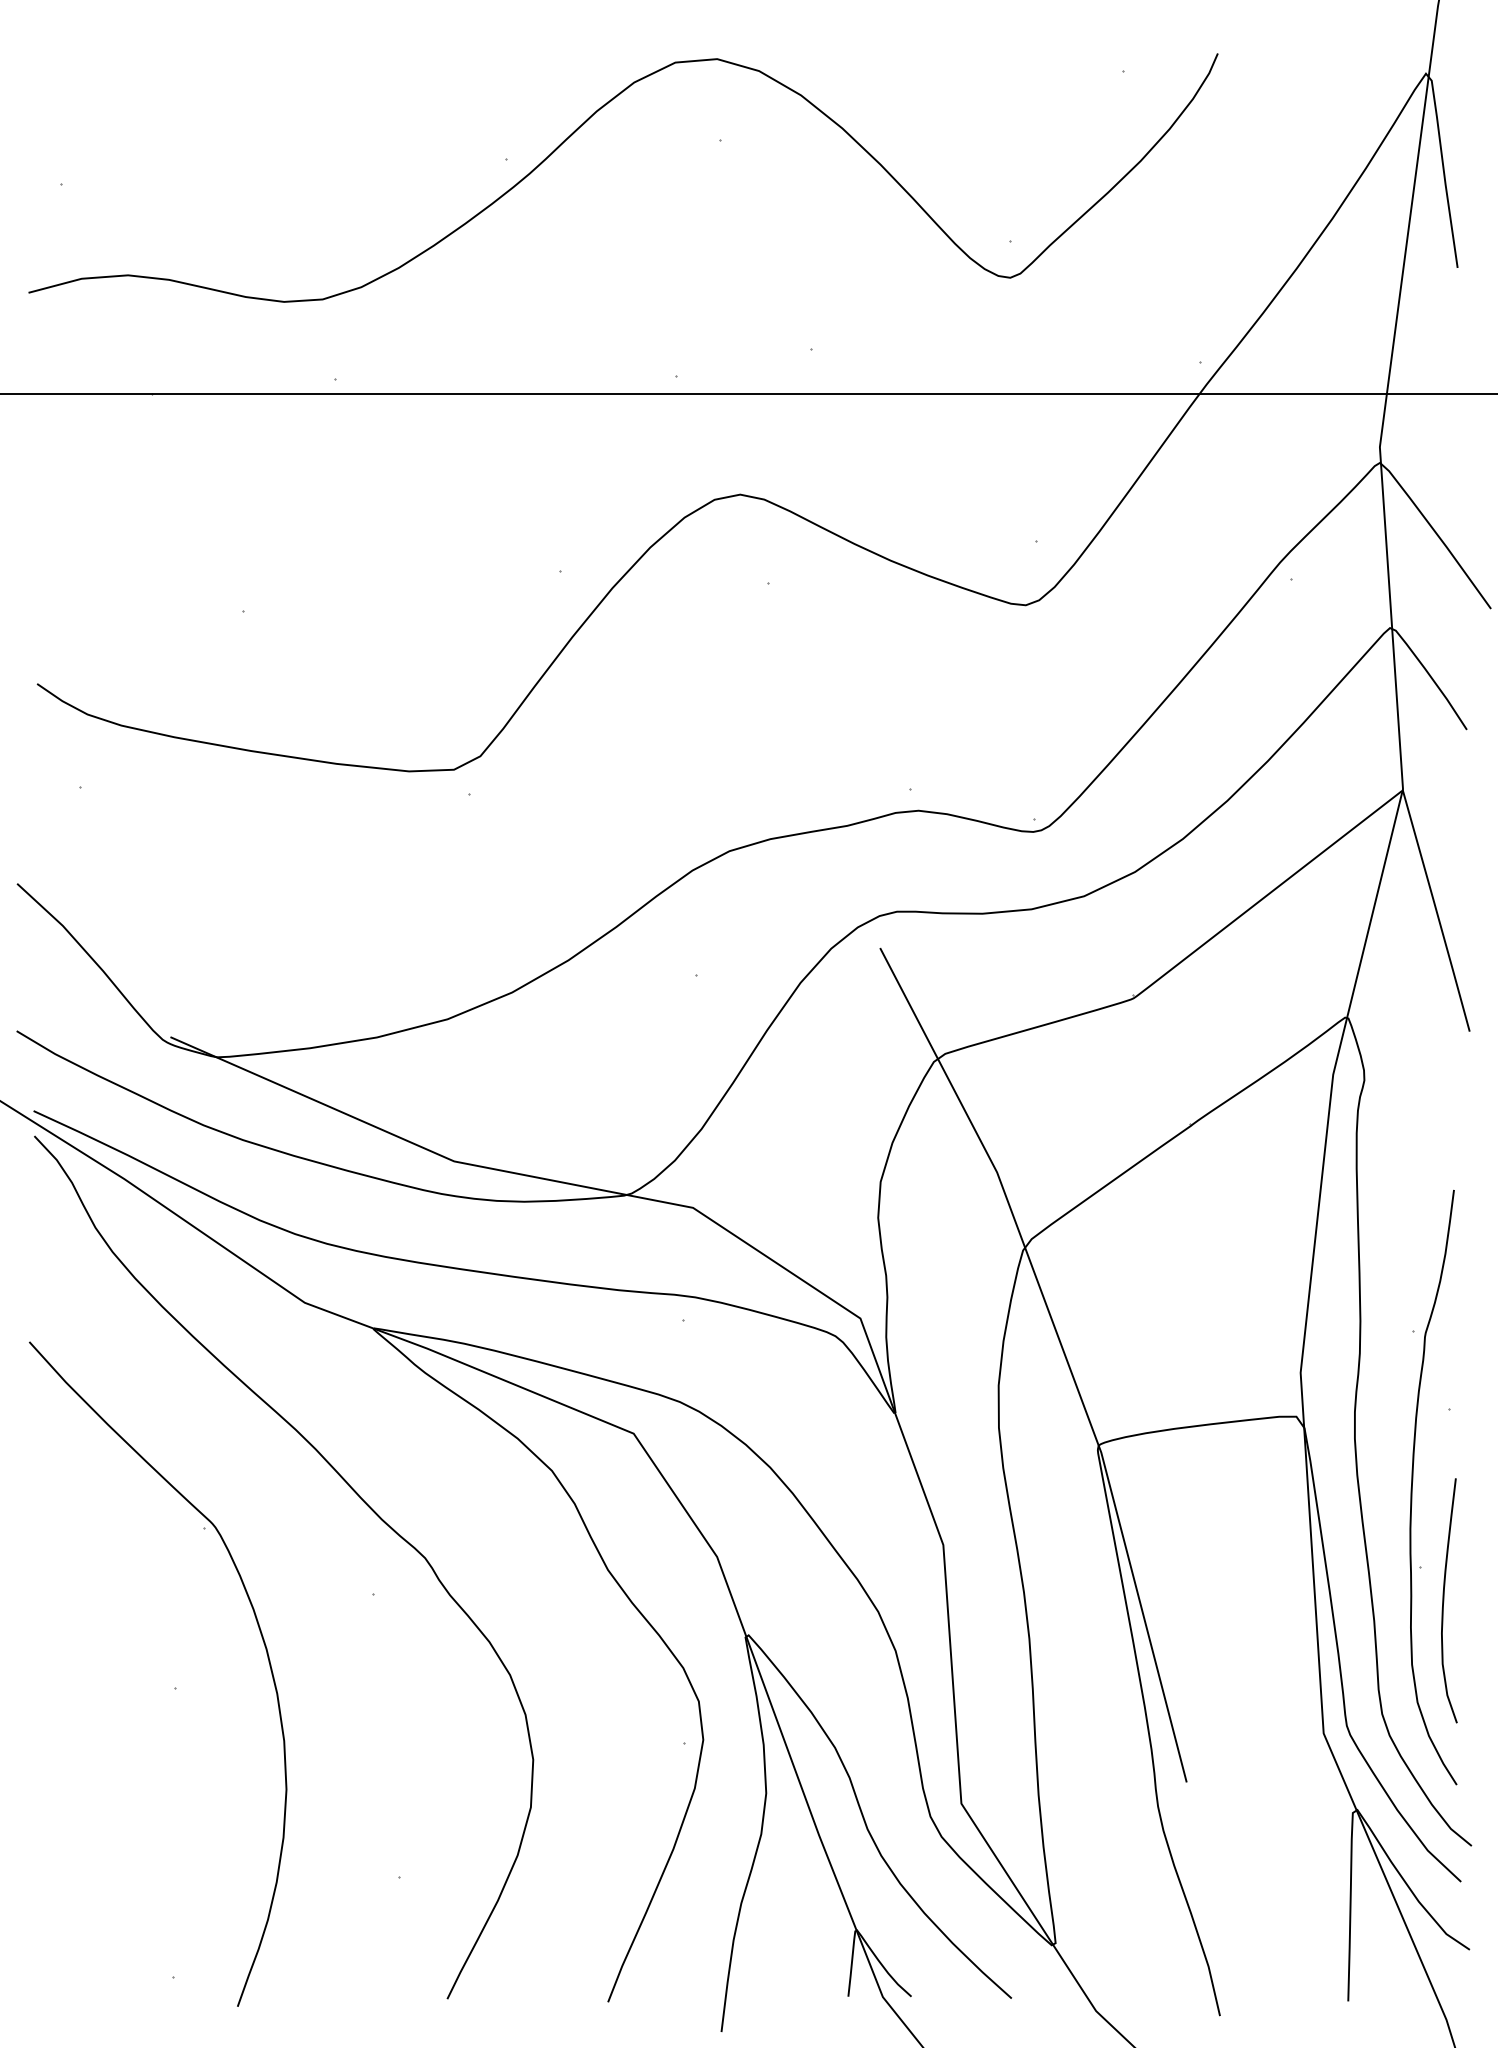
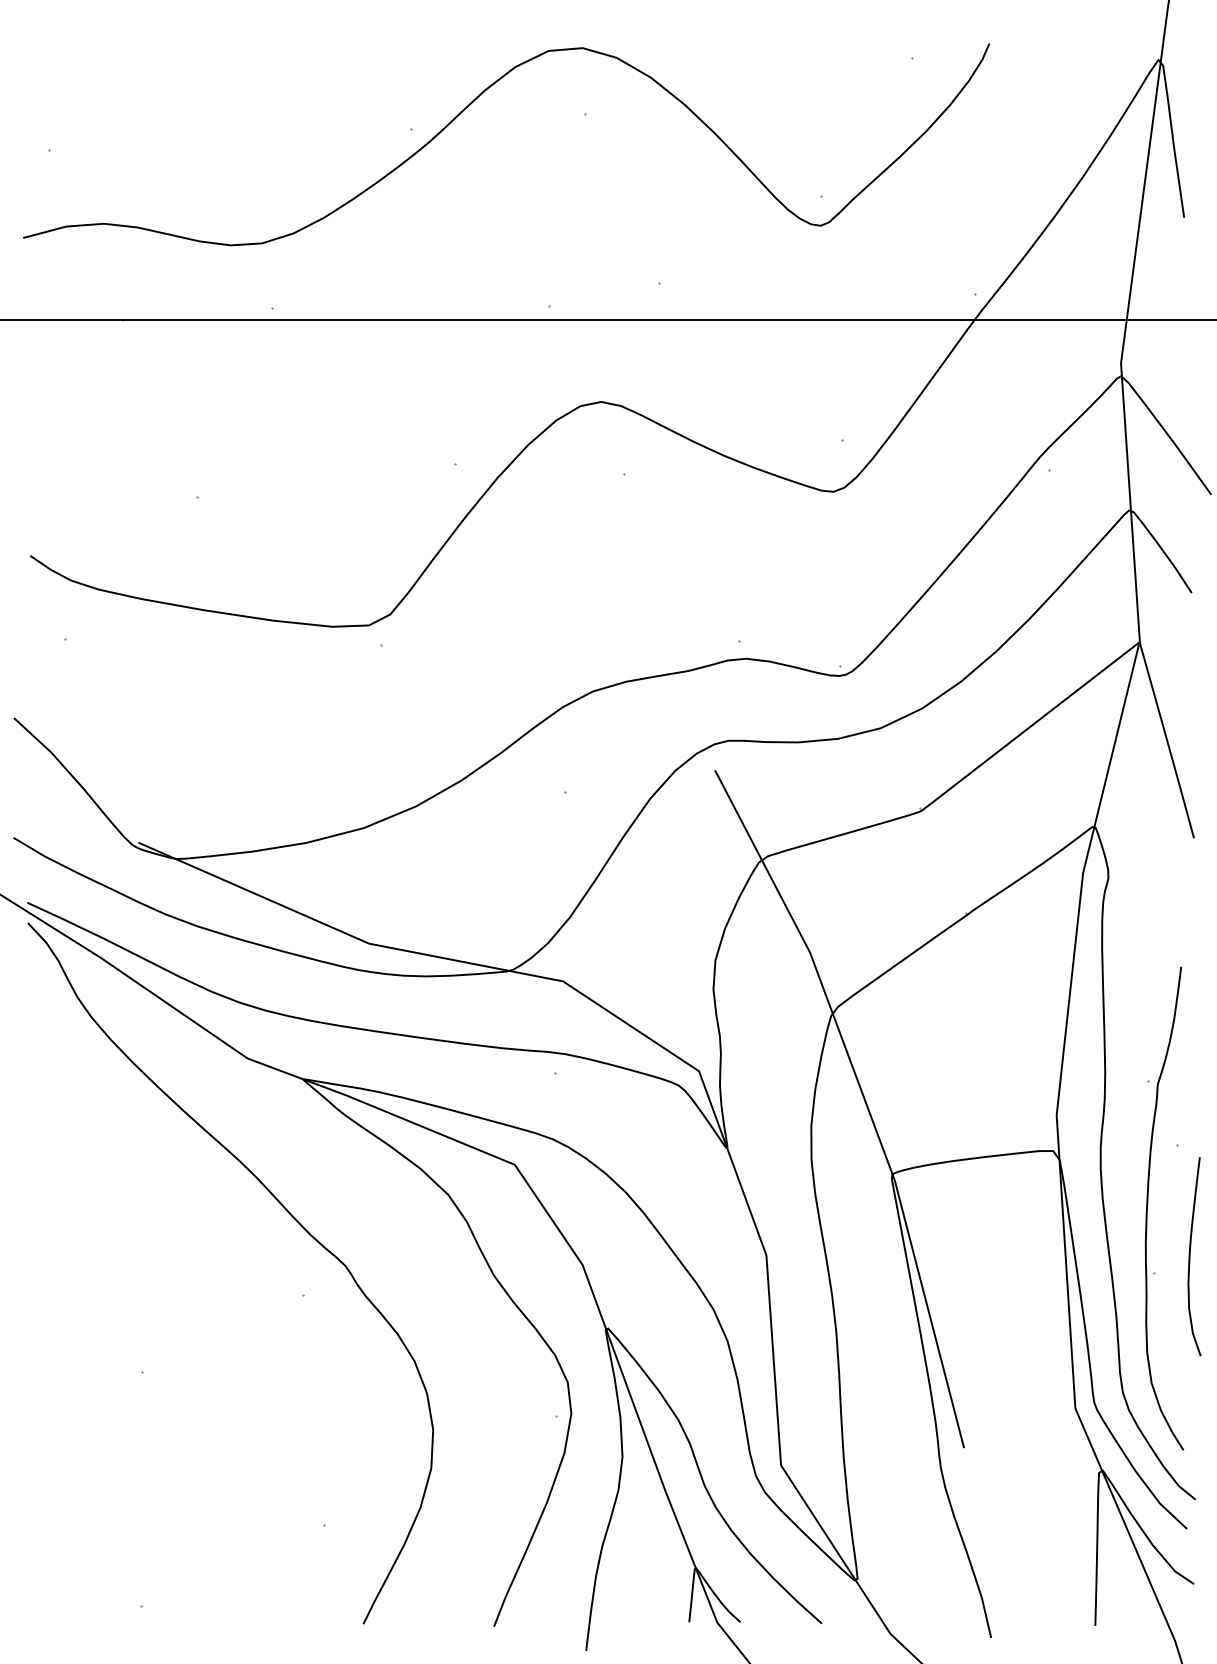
curve: (1444, 1600) -> (1190, 1256), moved
part: (261, 1637) -> (212, 1330), removed

